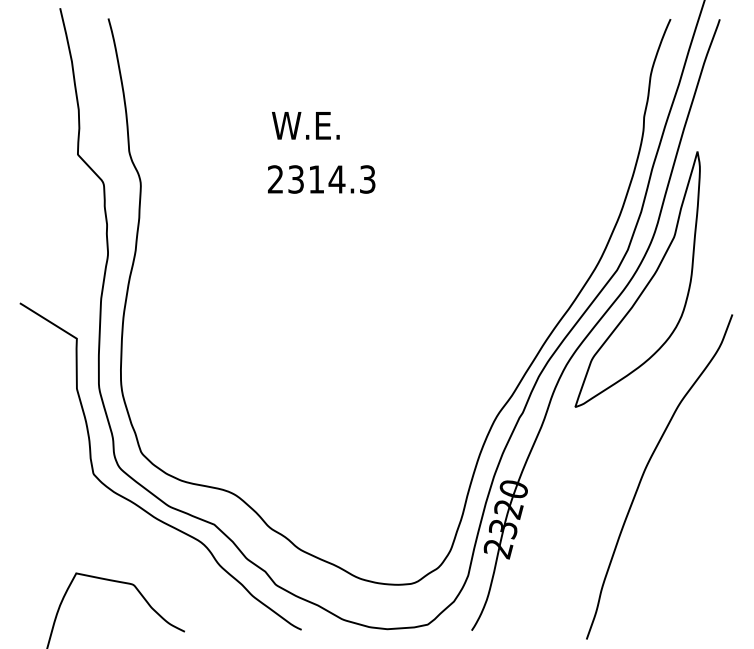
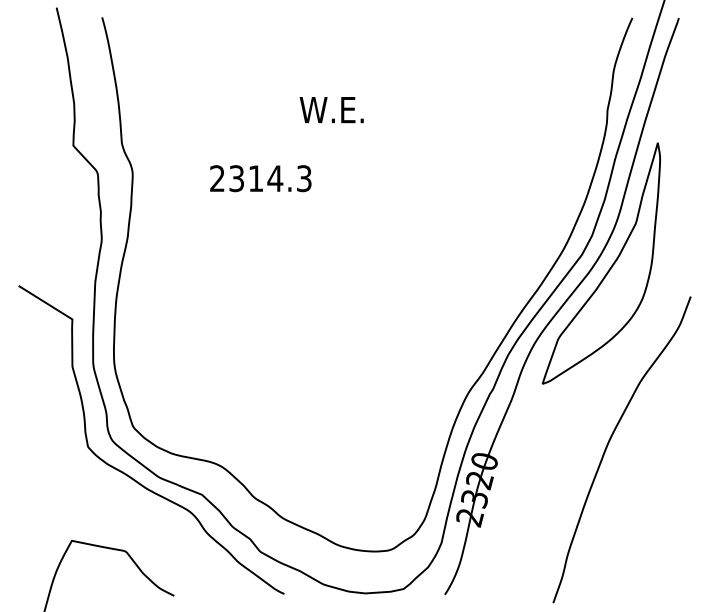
text: (305, 125) -> (331, 109), moved
text: (321, 179) -> (260, 178), moved

